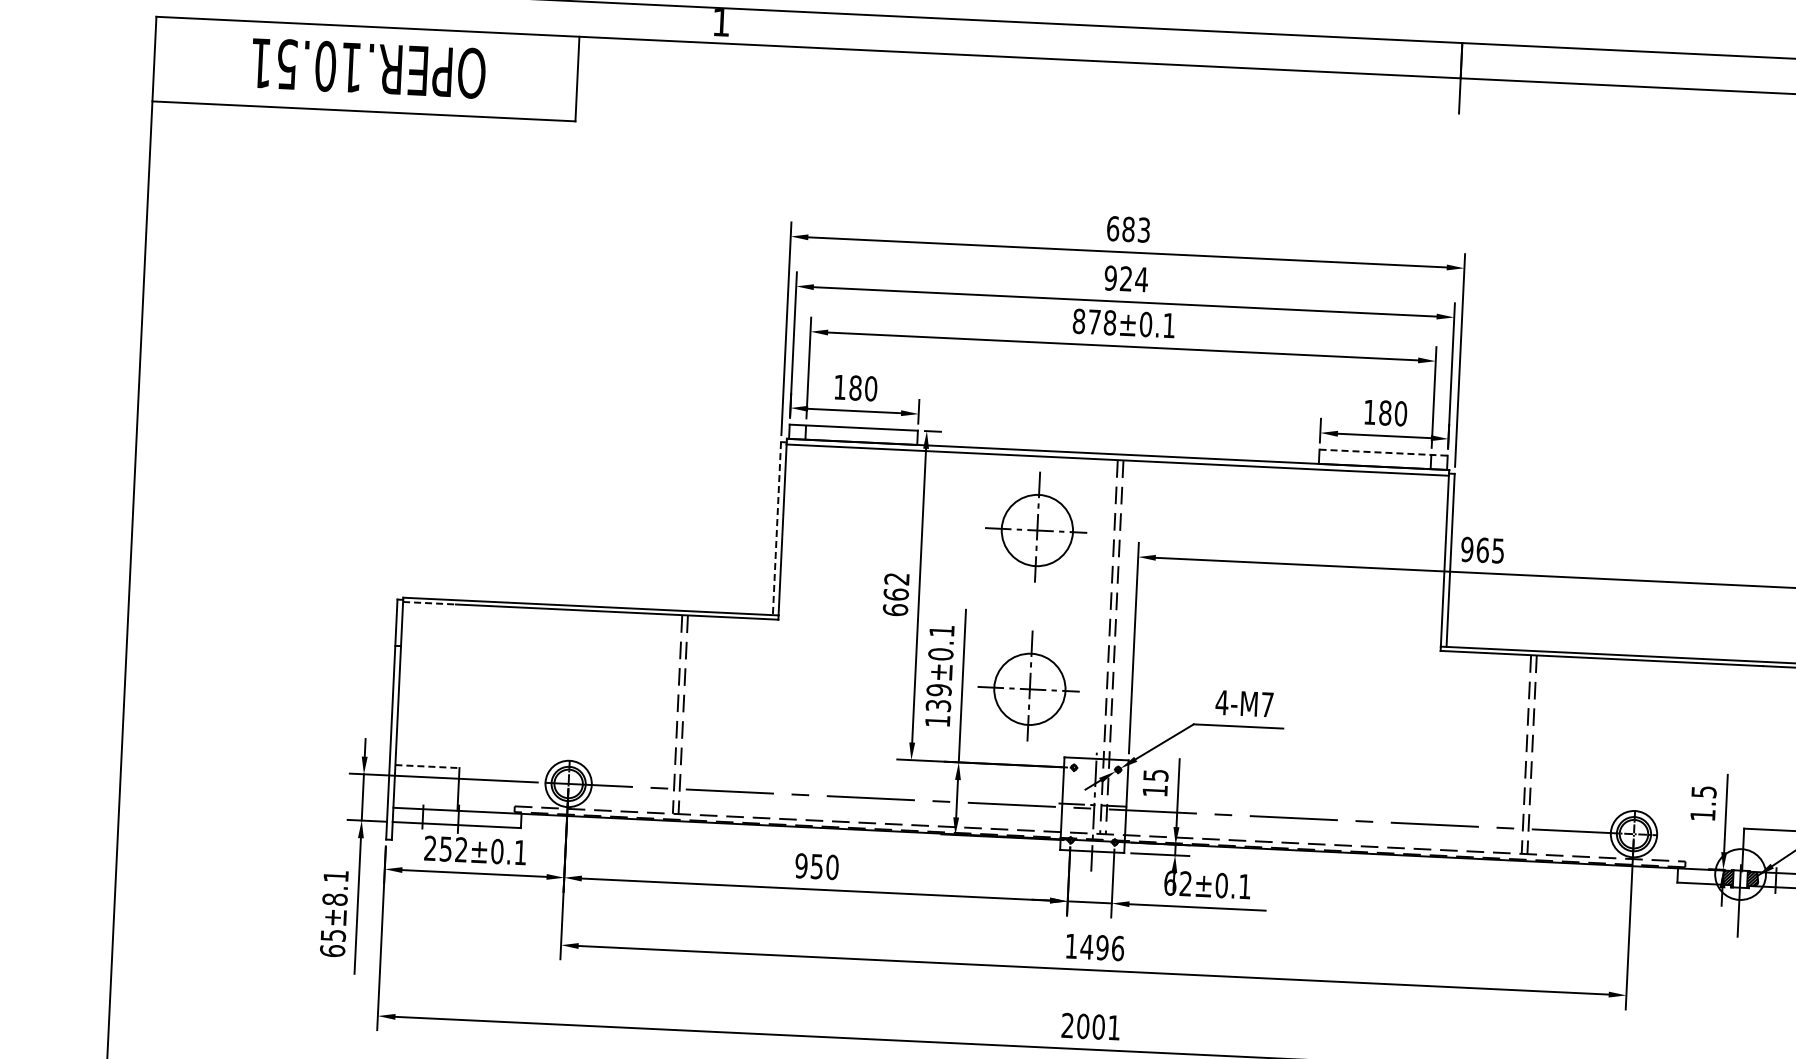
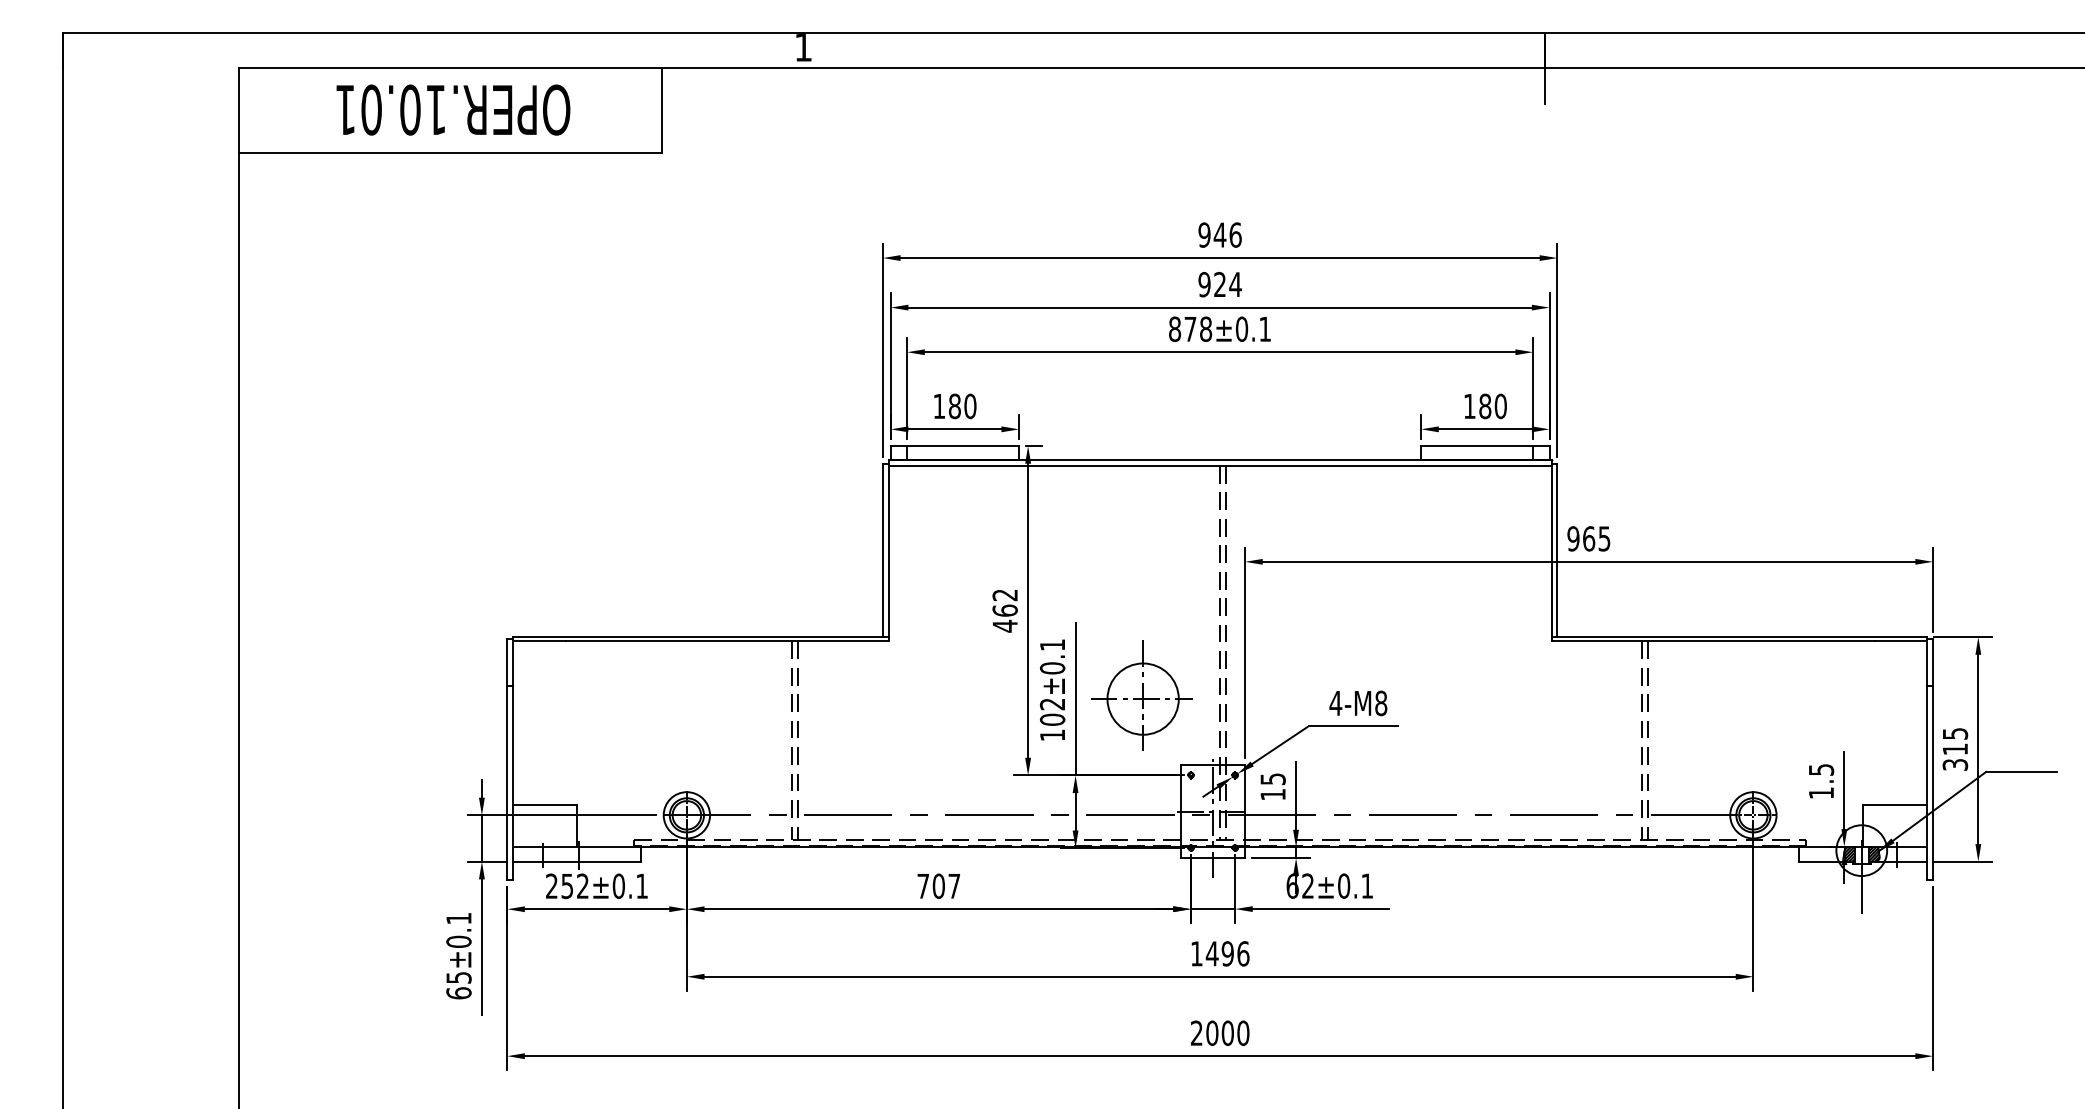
text: (286, 64) -> (371, 109), OPER.10.51 -> OPER.10.01
text: (1128, 228) -> (1219, 234), 683 -> 946
line: (1383, 453) -> (1485, 446), dashed -> solid
part: (1035, 526) -> (1141, 536), removed
line: (776, 528) -> (882, 550), dashed -> solid
line: (429, 603) -> (539, 641), dashed -> solid
text: (894, 609) -> (1004, 625), 662 -> 462
text: (938, 697) -> (1052, 711), 139 -> 102
text: (1267, 704) -> (1381, 703), 4-M7 -> 4-M8
line: (427, 766) -> (545, 804), dashed -> solid
text: (816, 865) -> (938, 885), 950 -> 707
text: (334, 899) -> (458, 941), ±8.1 -> ±0.1
text: (1114, 1027) -> (1243, 1032), 2001 -> 2000

